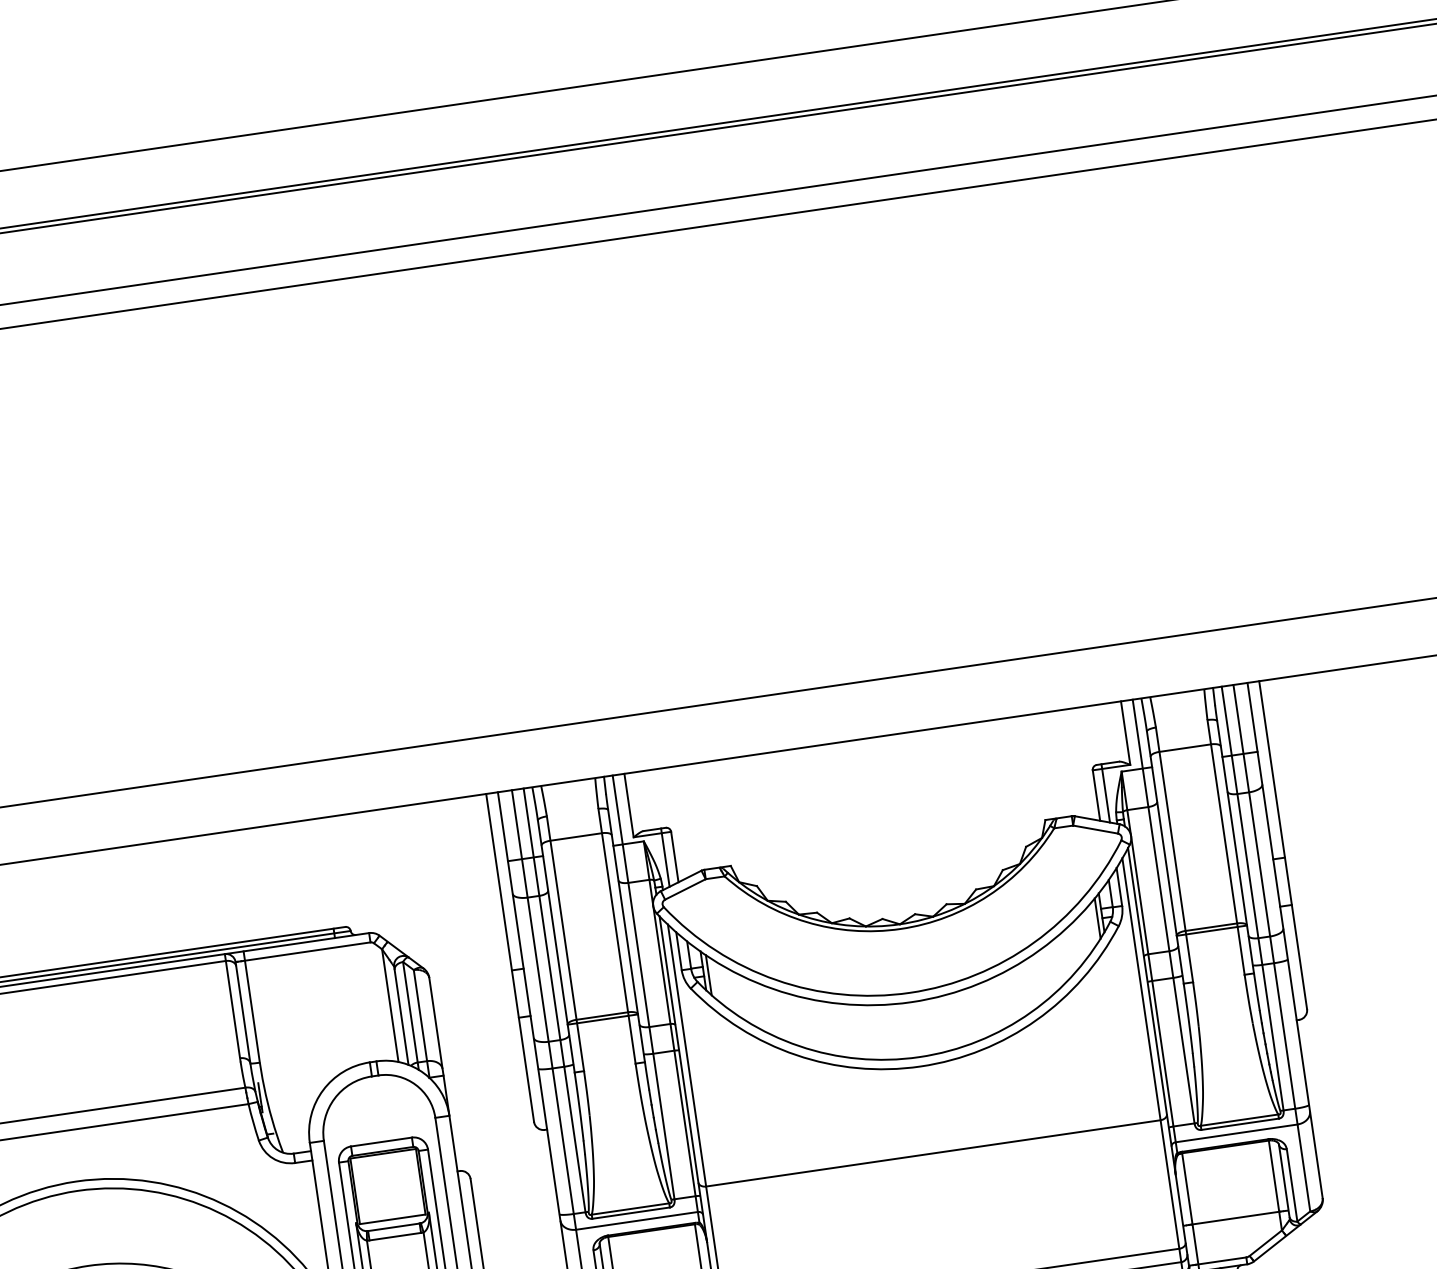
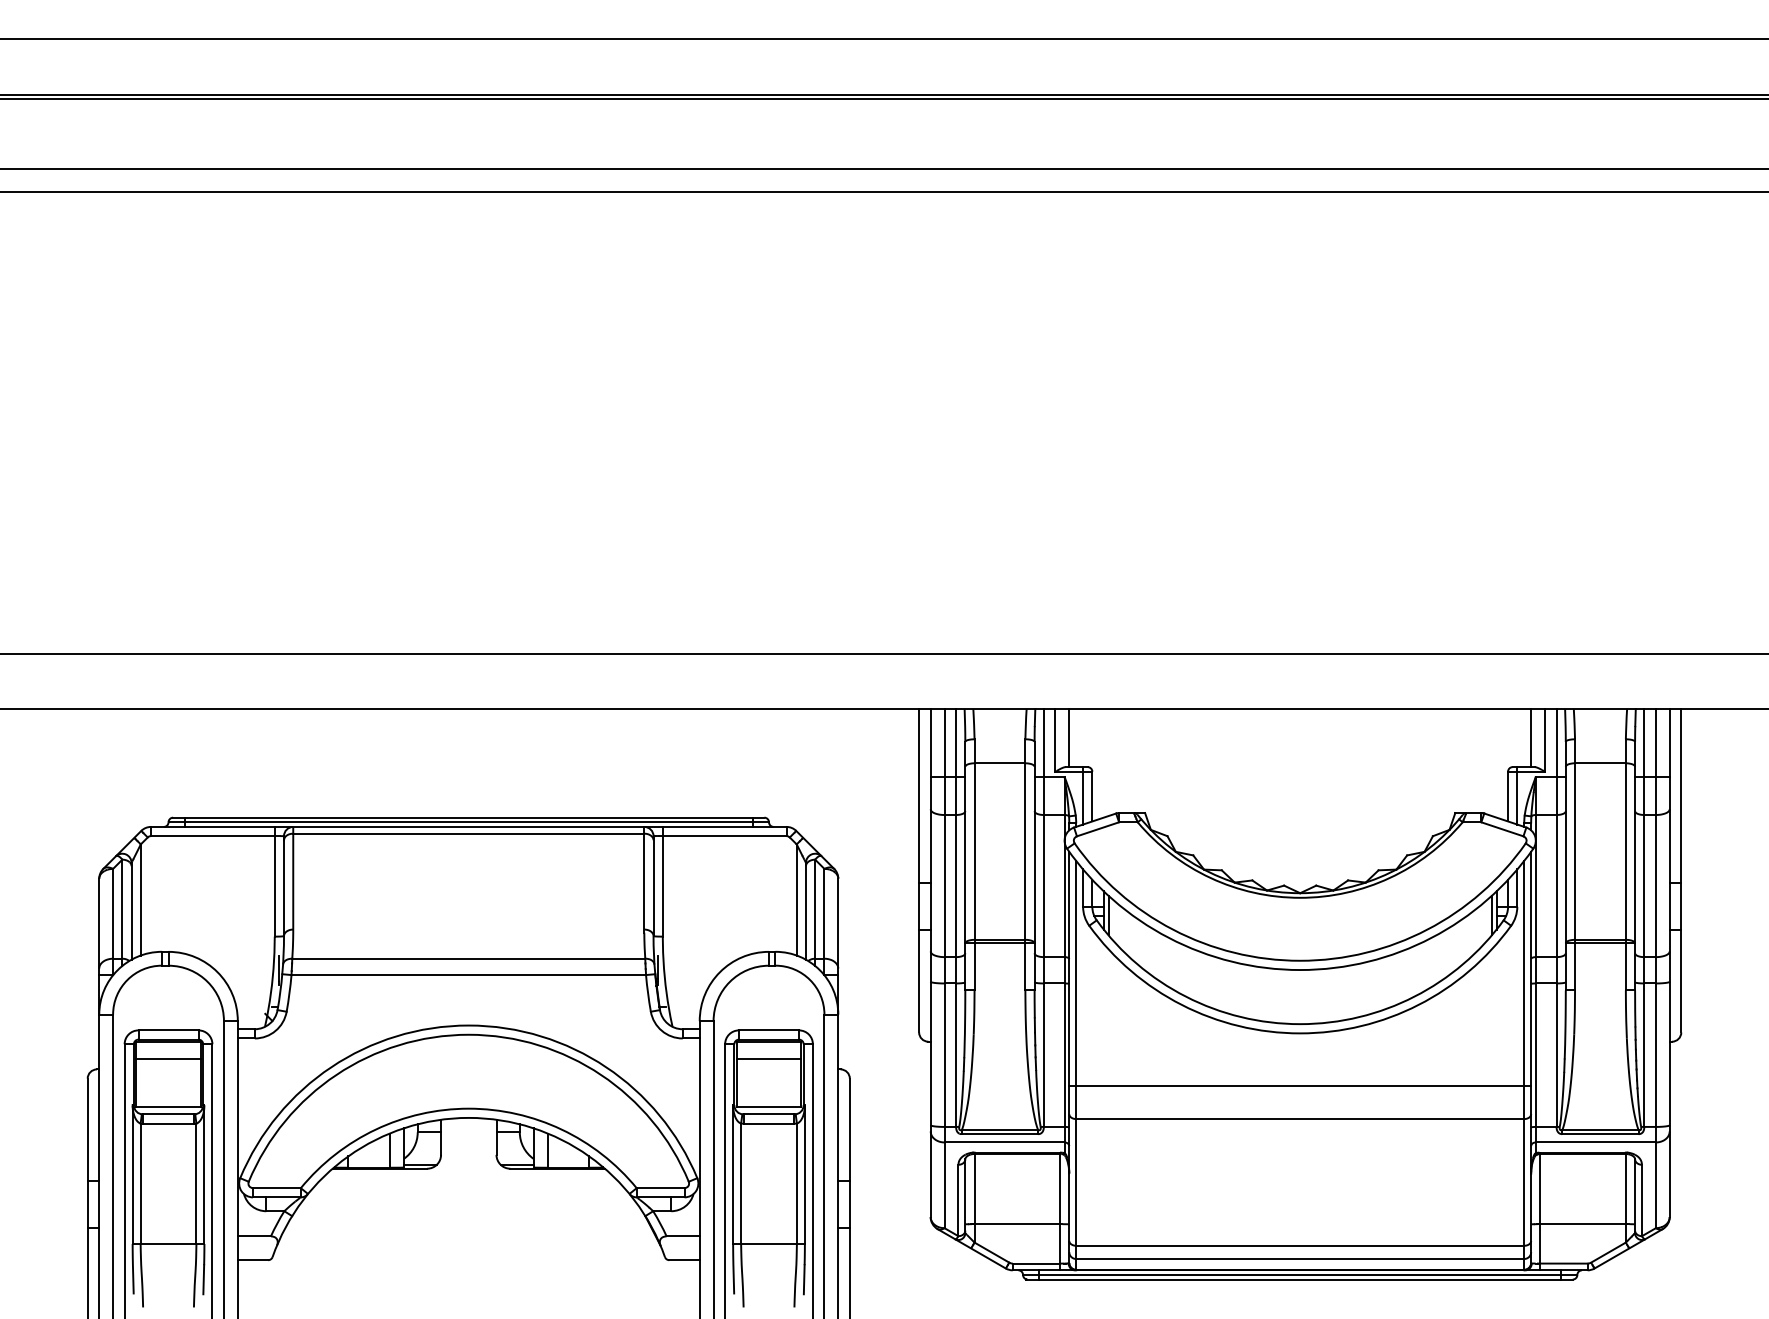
line: (1111, 733) -> (1531, 738), added
line: (643, 801) -> (1069, 738), added
line: (928, 1120) -> (1300, 1086), added
line: (385, 1171) -> (768, 1059), added

